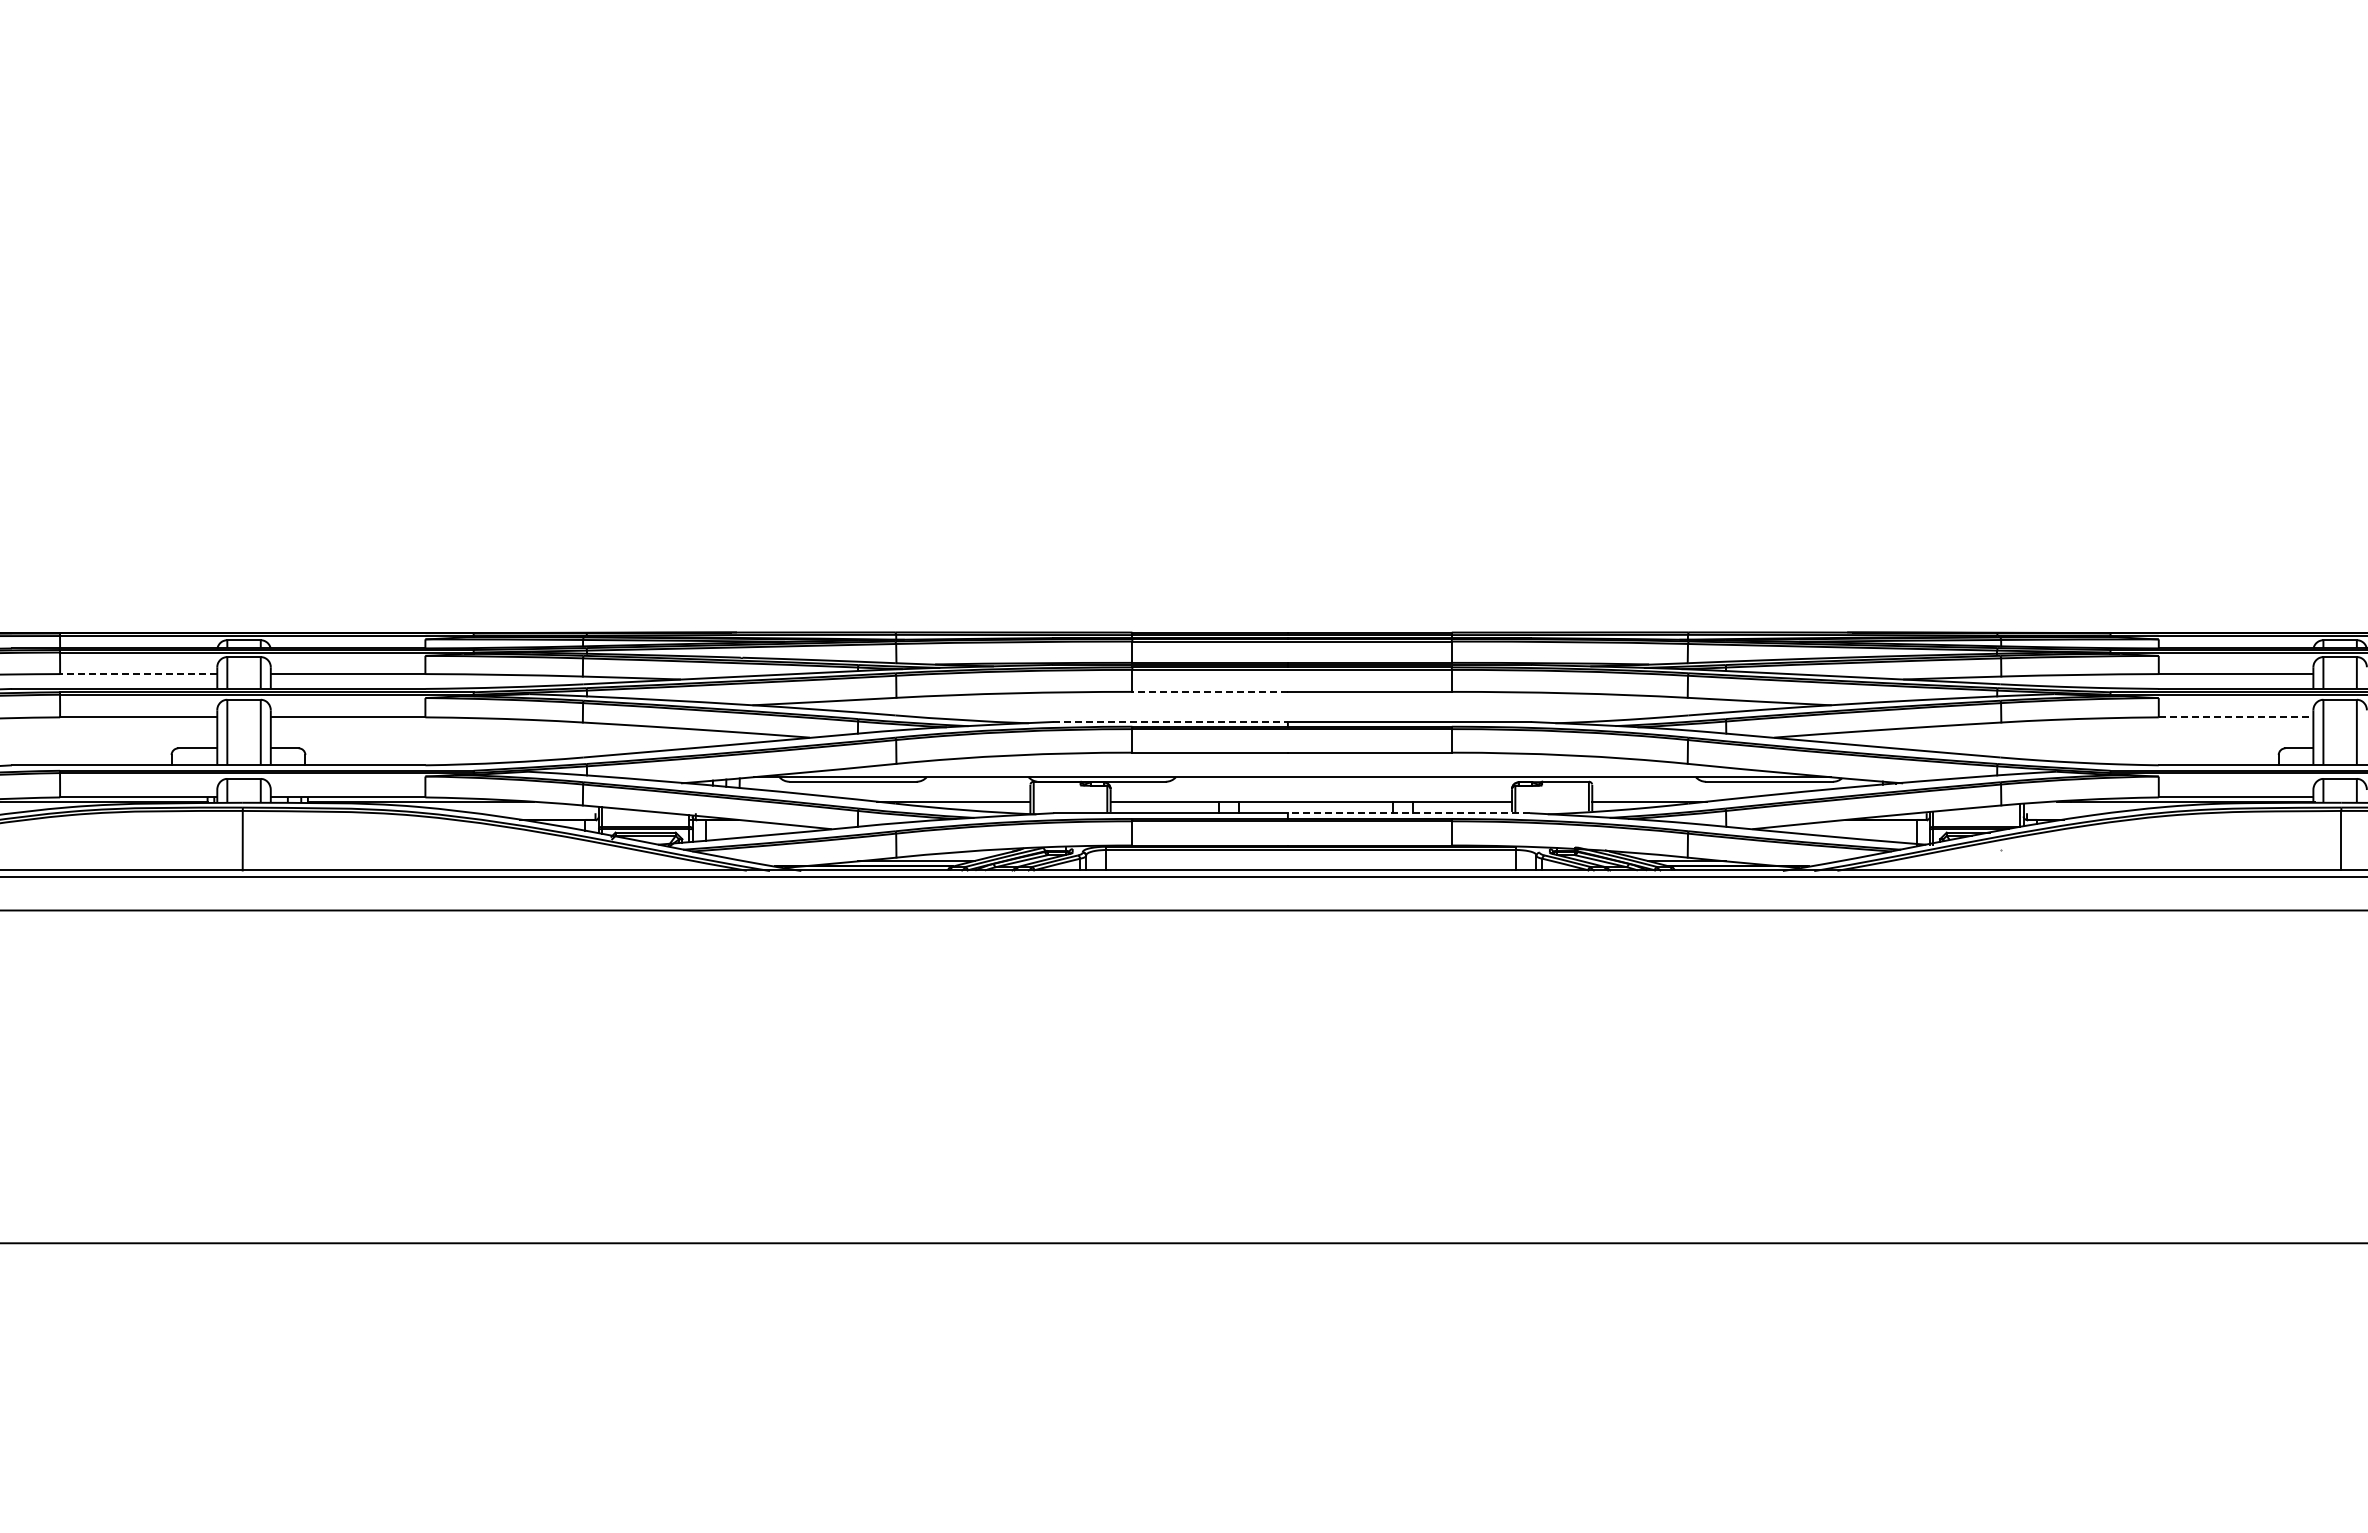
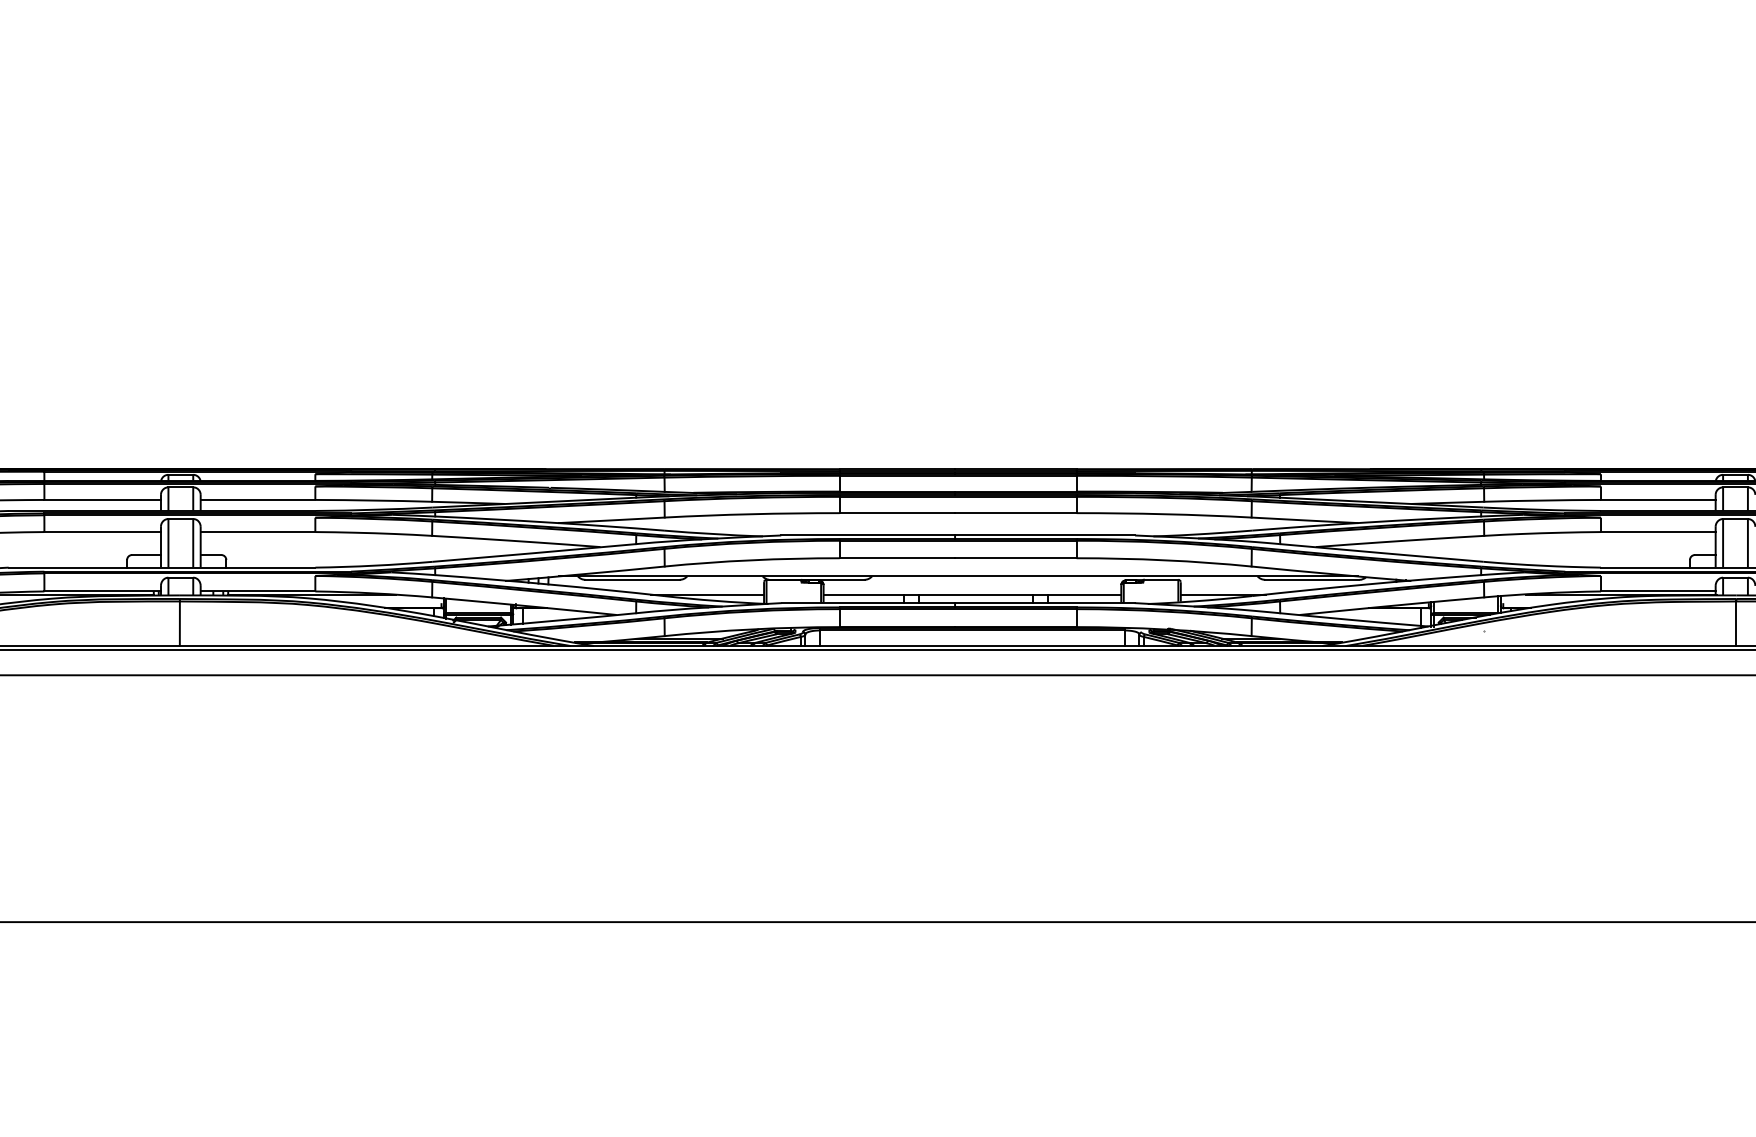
line: (138, 674) -> (102, 500), dashed -> solid
line: (1210, 691) -> (897, 512), dashed -> solid
line: (2236, 717) -> (1658, 532), dashed -> solid
line: (1171, 721) -> (868, 535), dashed -> solid
line: (1408, 813) -> (1044, 603), dashed -> solid

